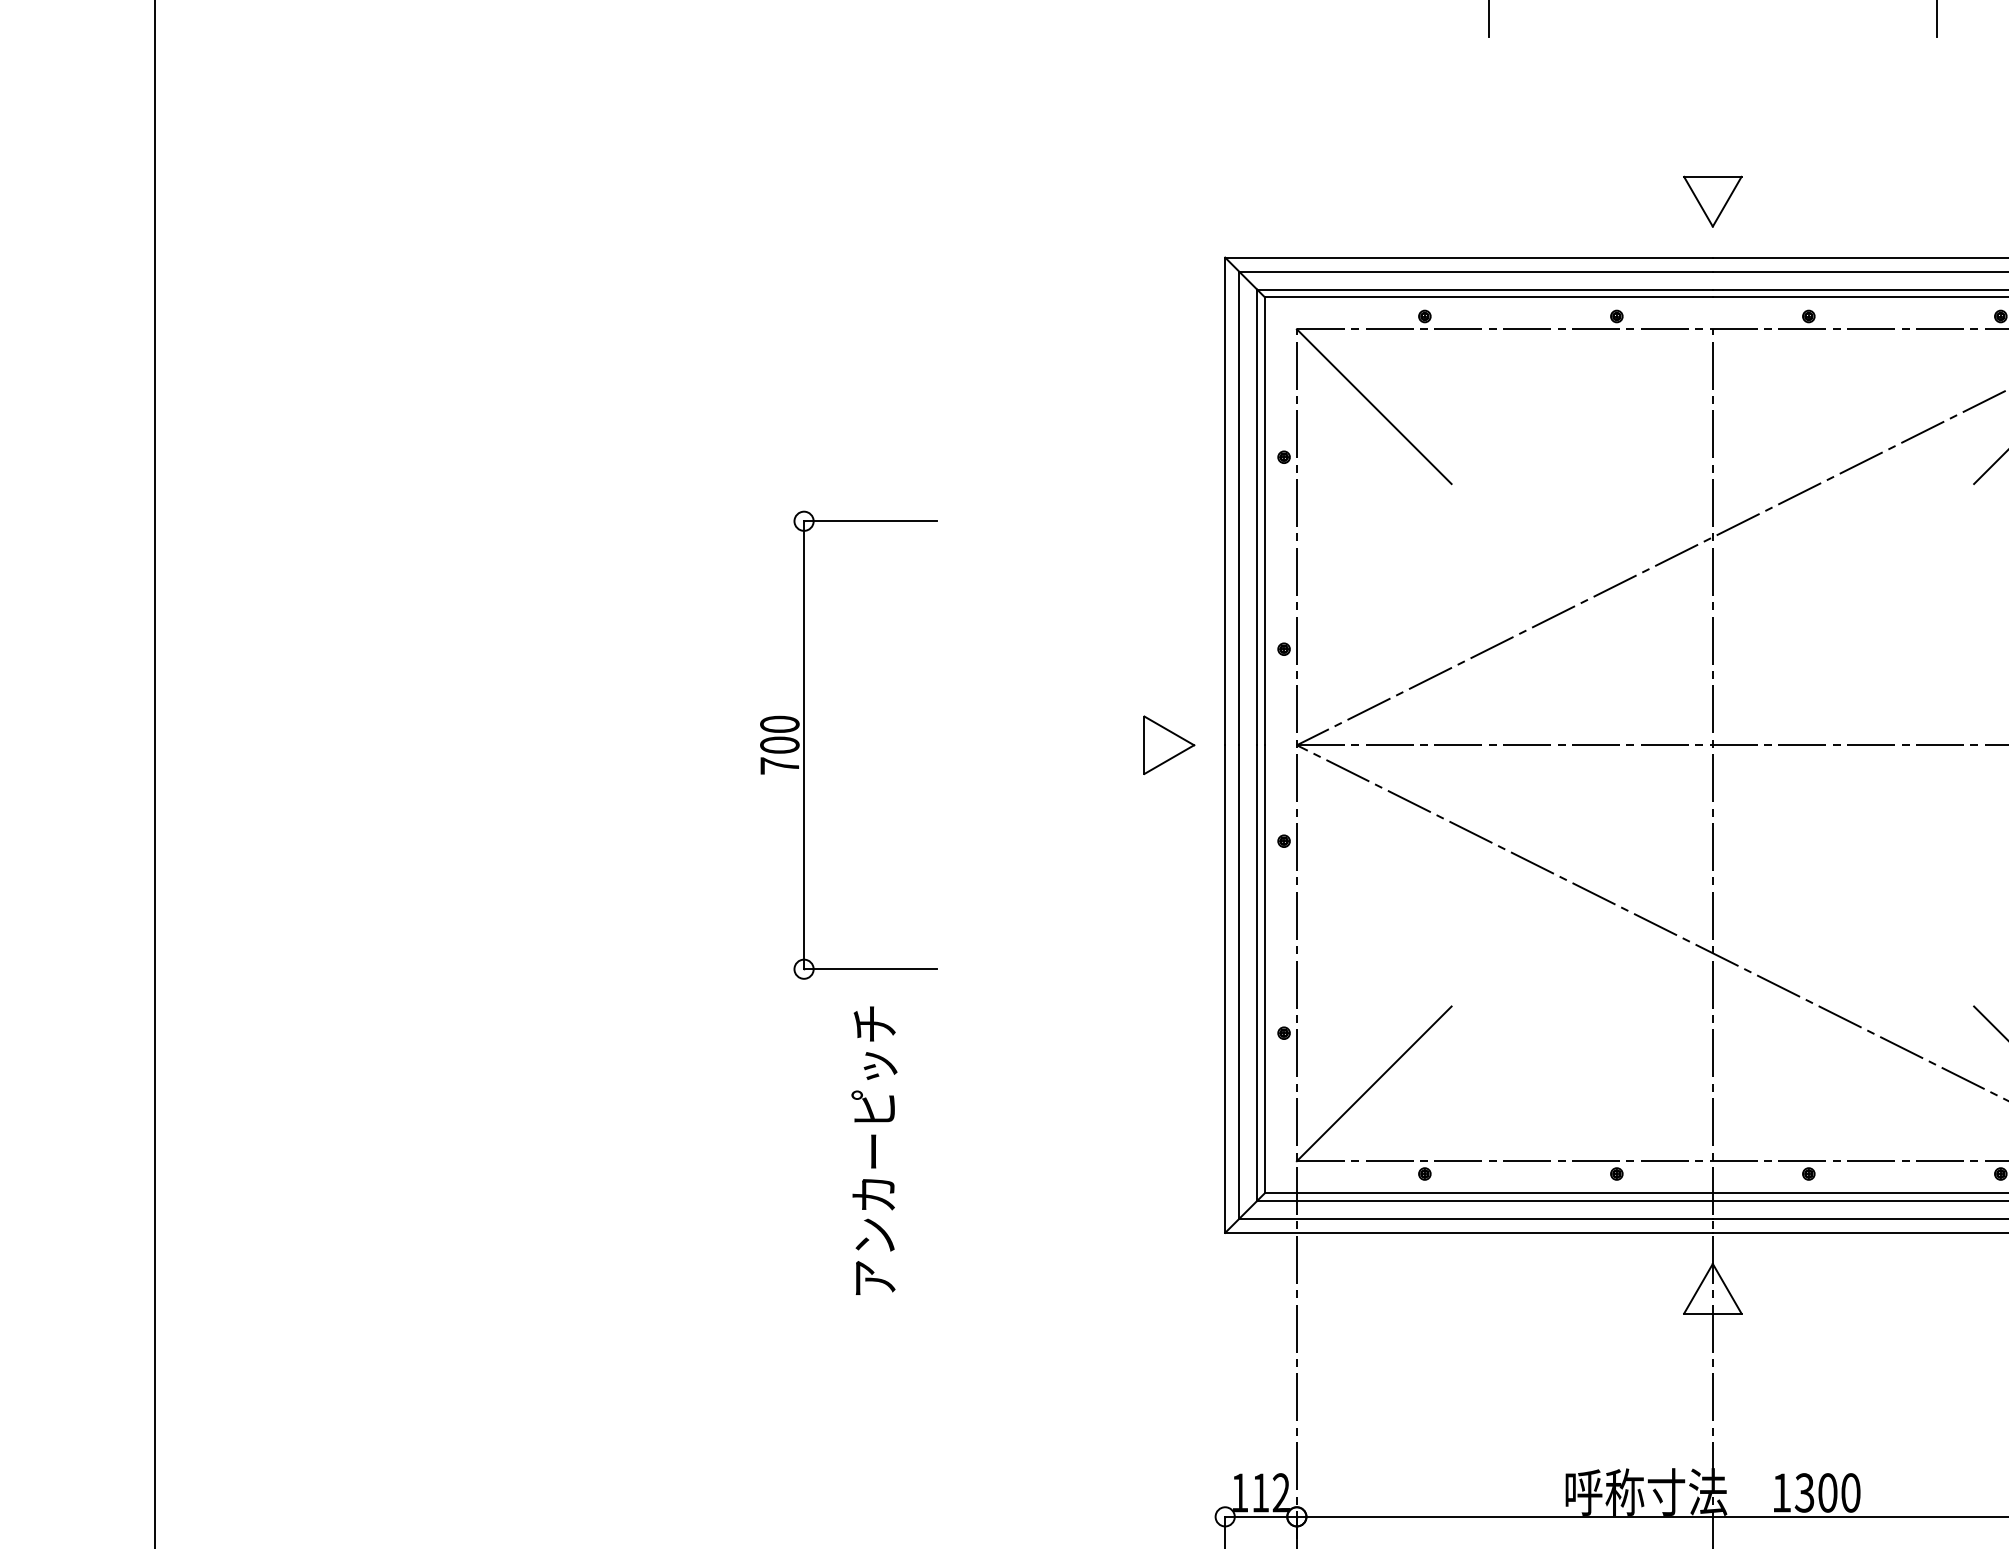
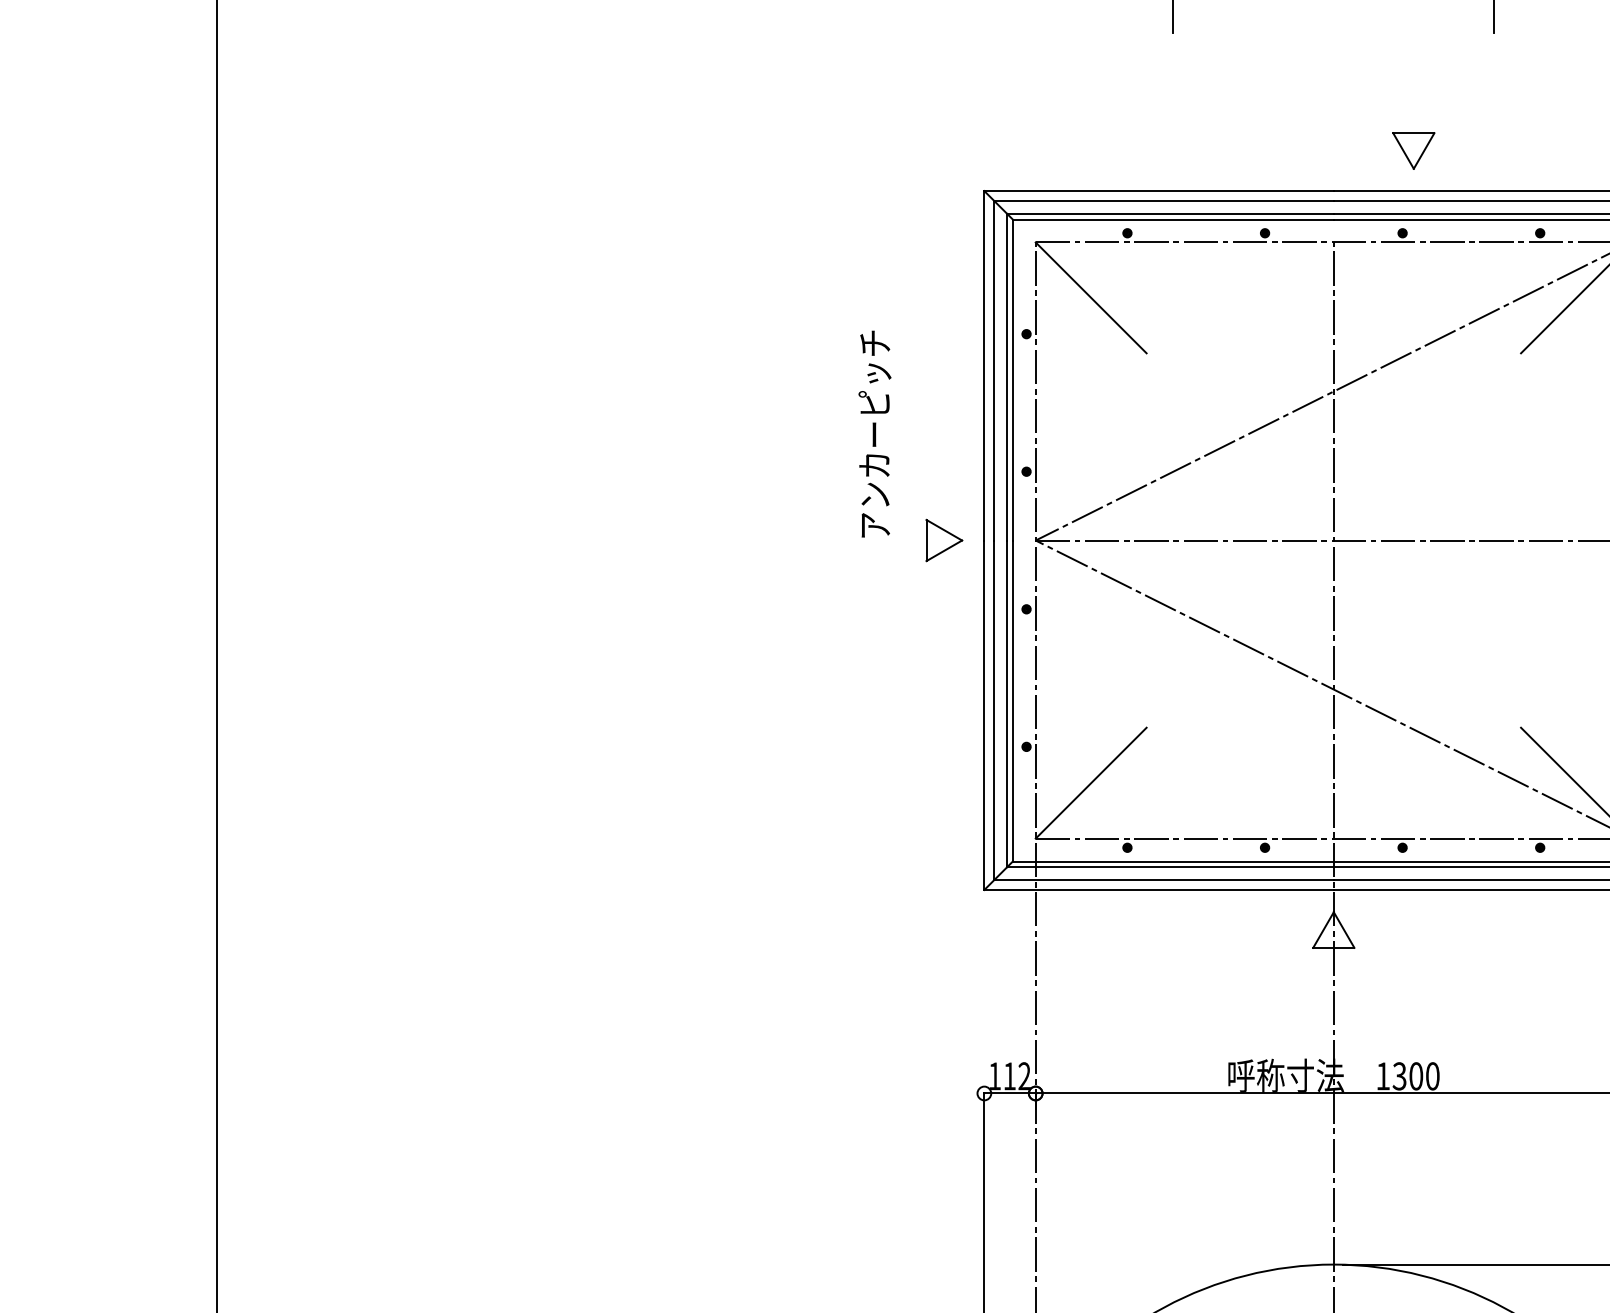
part: (1712, 201) -> (1413, 150), moved
part: (805, 745) -> (683, 540), removed
text: (873, 1149) -> (874, 433), moved

